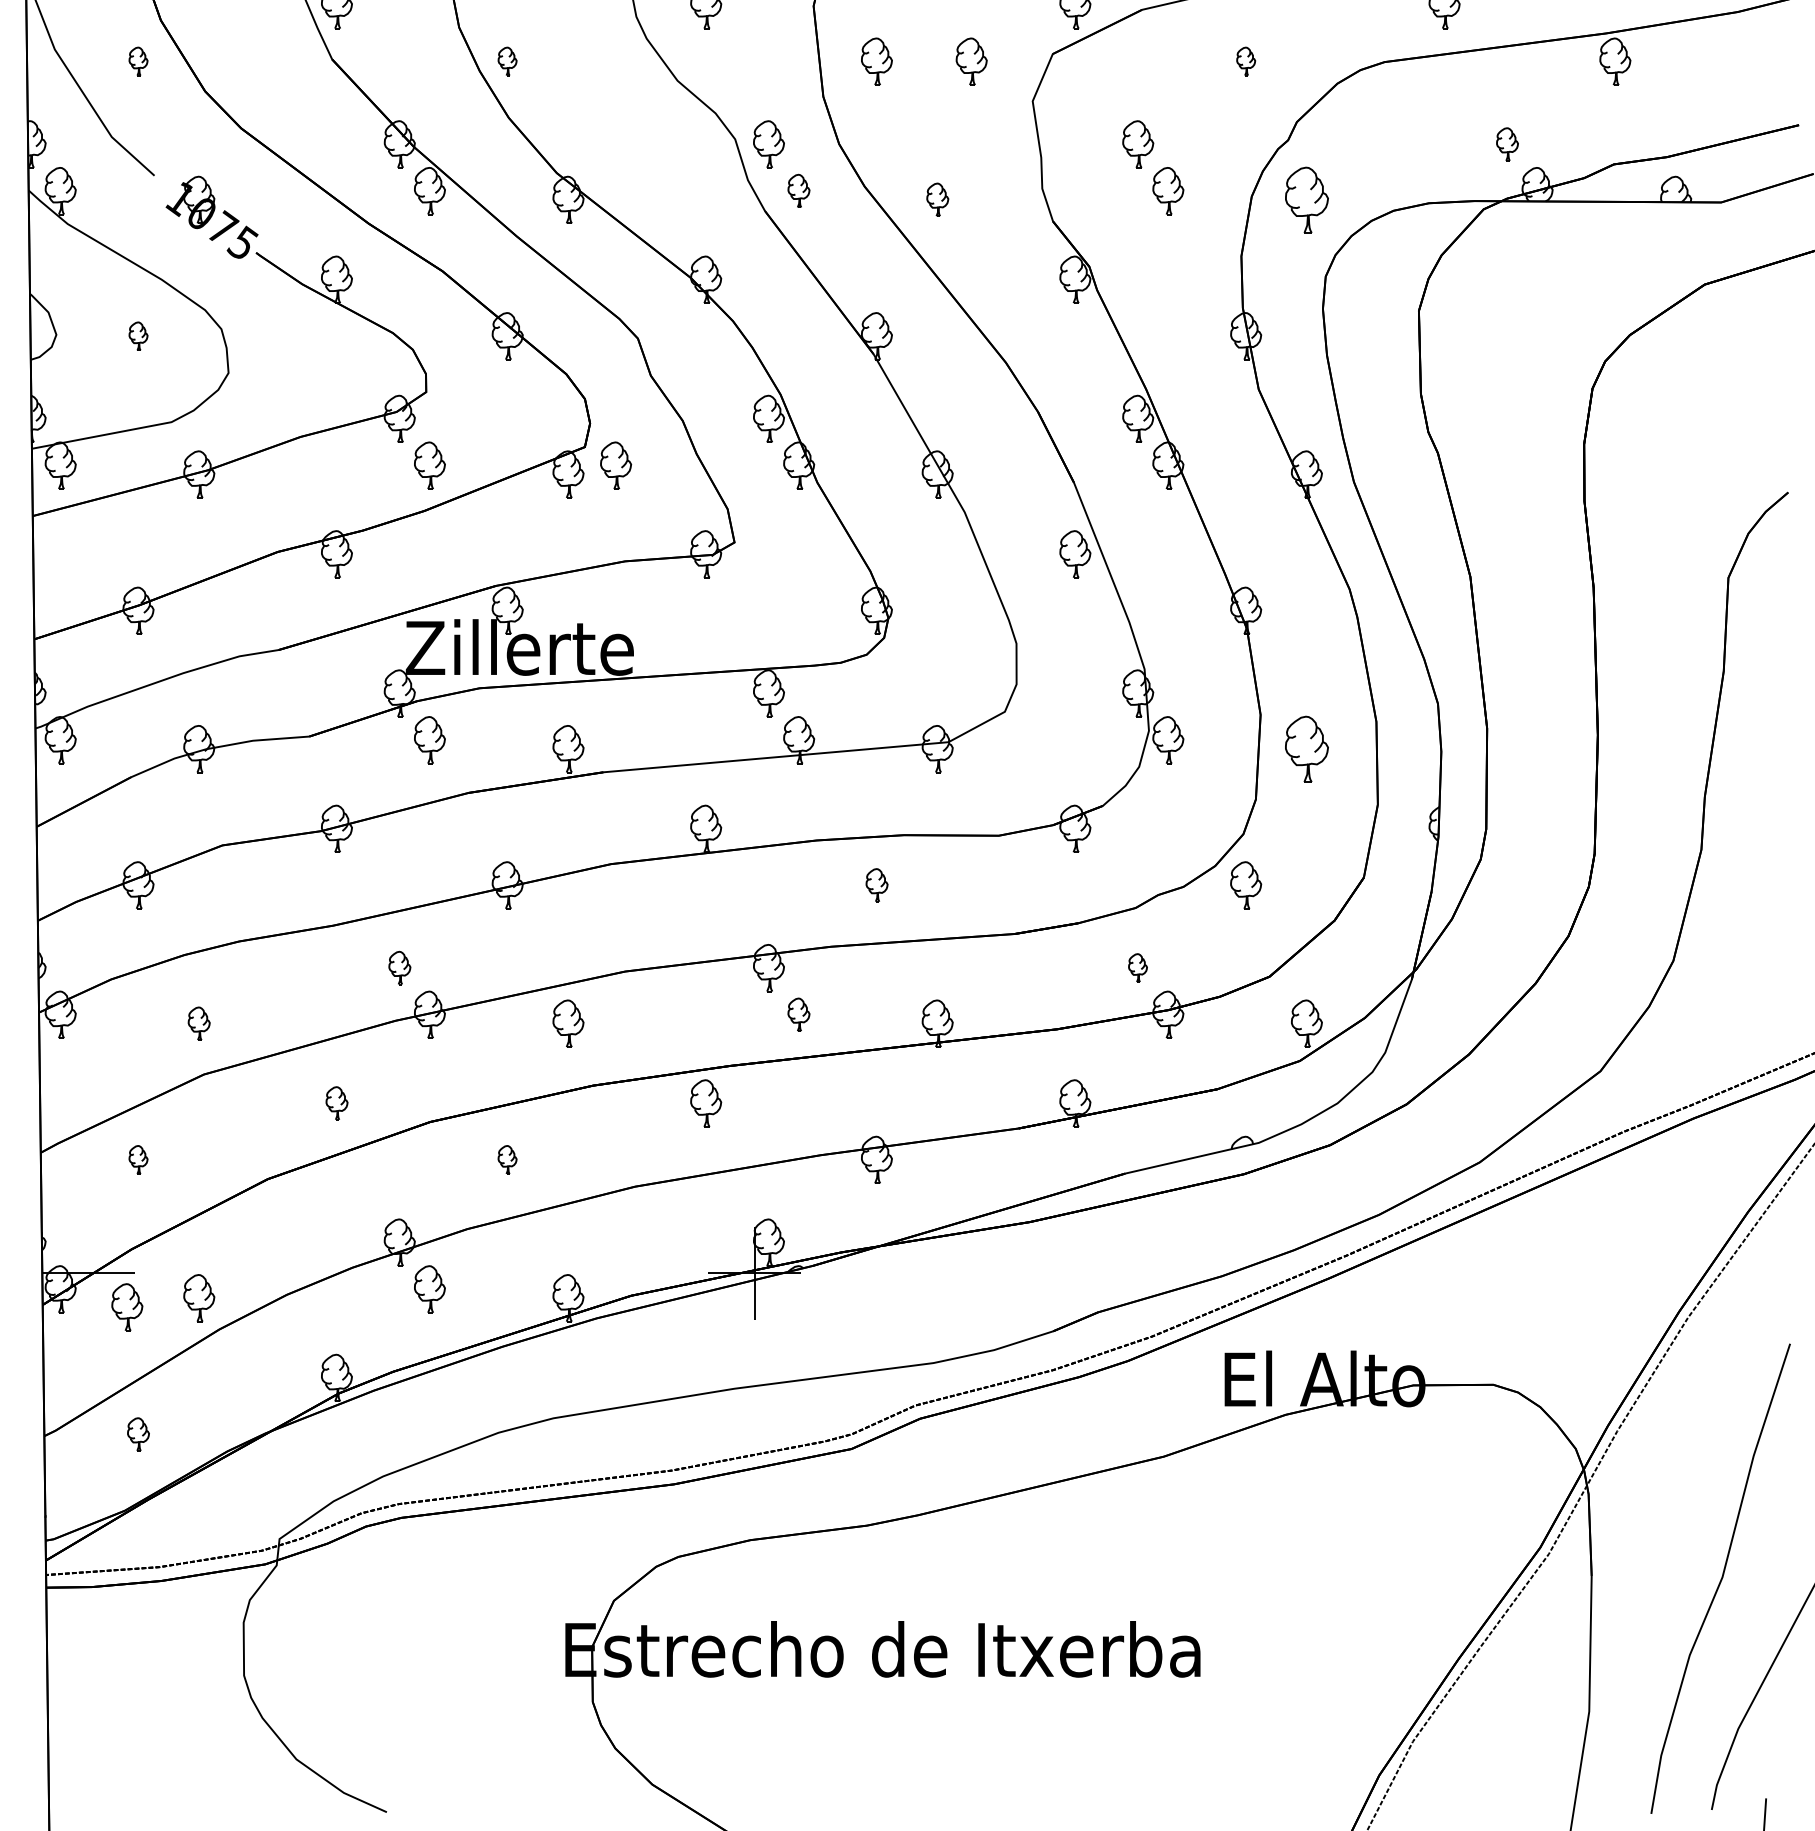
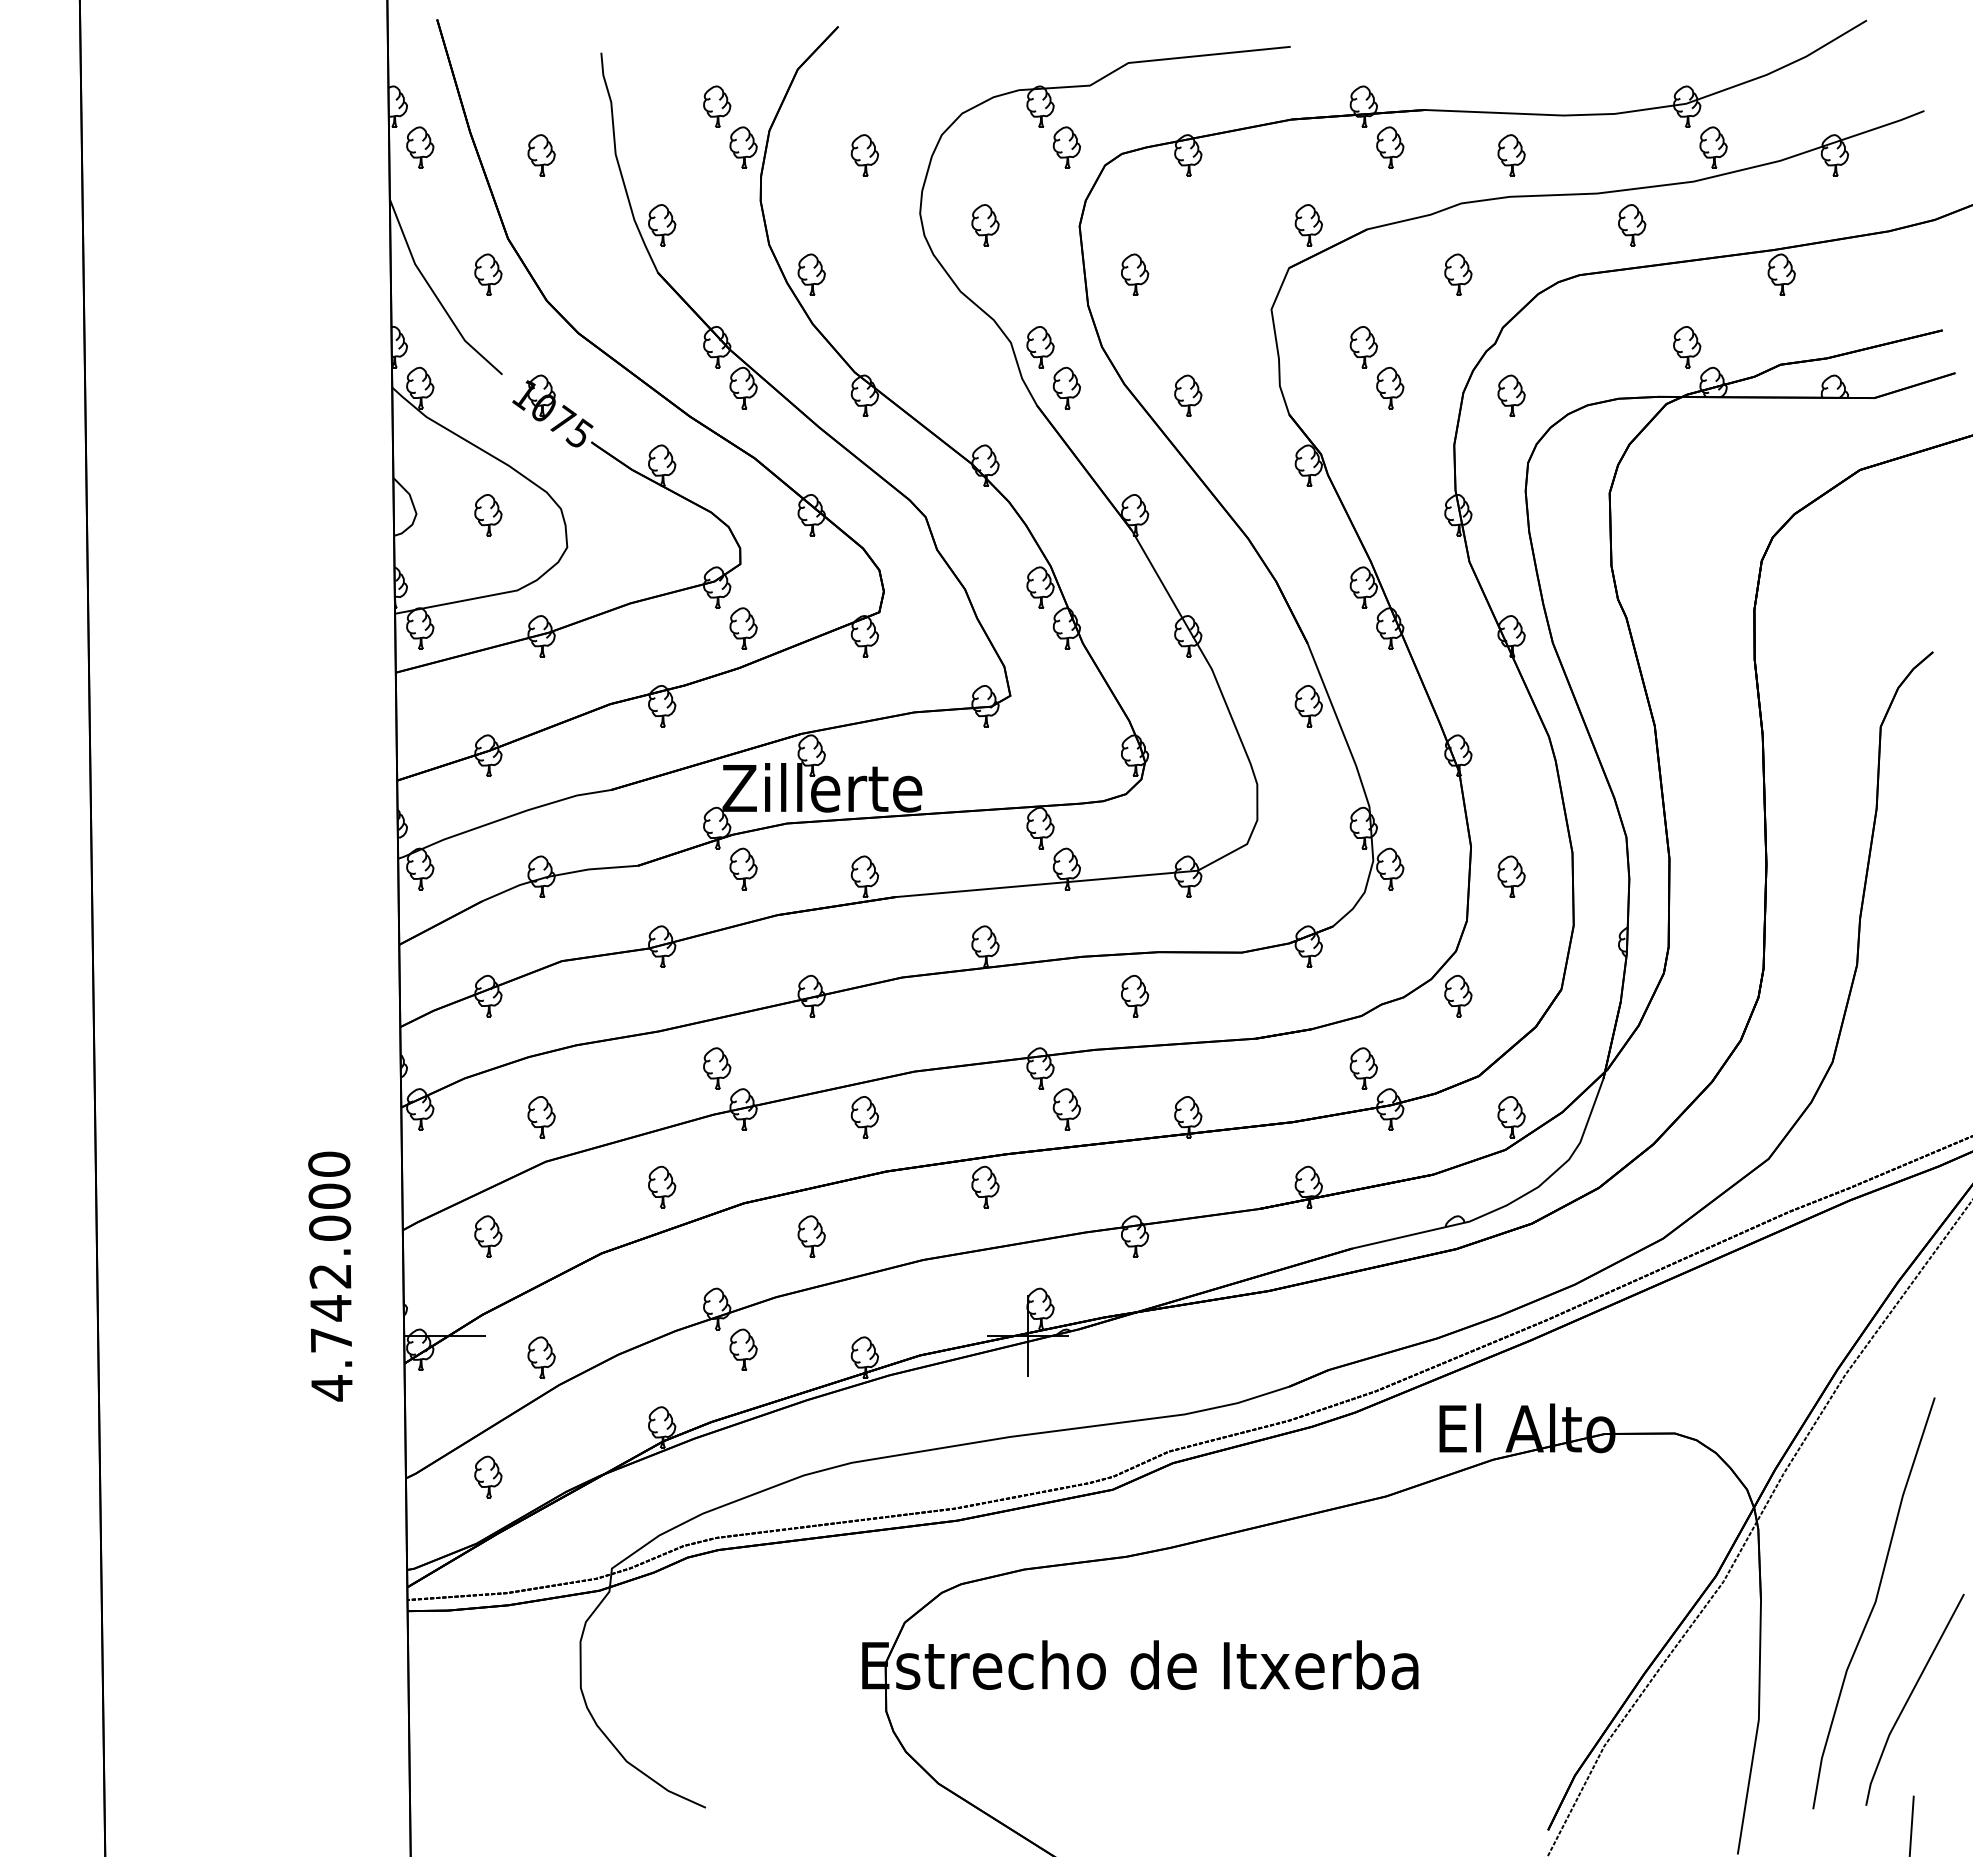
part: (138, 61) -> (488, 274), size x1.67
part: (507, 61) -> (811, 274), size x1.67
part: (972, 61) -> (1218, 274), removed
part: (1246, 61) -> (1458, 274), size x1.67
part: (1507, 144) -> (1687, 347), size x1.43
part: (798, 190) -> (1066, 387), size x1.43
part: (937, 199) -> (1188, 395), size x1.43
part: (1306, 199) -> (1511, 395), size x0.71
part: (138, 336) -> (488, 515), size x1.67
part: (615, 465) -> (906, 628), removed
part: (1306, 748) -> (1511, 876), size x0.71
part: (877, 884) -> (1135, 995), size x1.43
part: (400, 968) -> (717, 1068), size x1.43
part: (1137, 968) -> (1363, 1068), size x1.67
part: (798, 1014) -> (1066, 1109), size x1.43
part: (199, 1023) -> (541, 1117), size x1.43
part: (337, 1102) -> (662, 1186), size x1.43
part: (138, 1159) -> (488, 1236), size x1.67
part: (507, 1159) -> (811, 1236), size x1.67
part: (127, 1307) -> (478, 1365), removed
part: (138, 1433) -> (488, 1476), size x1.43

